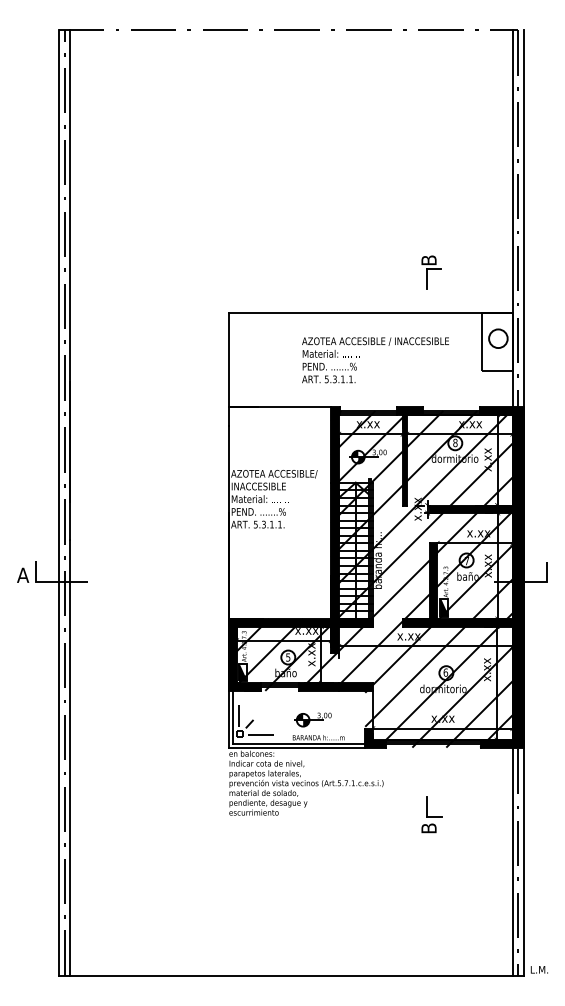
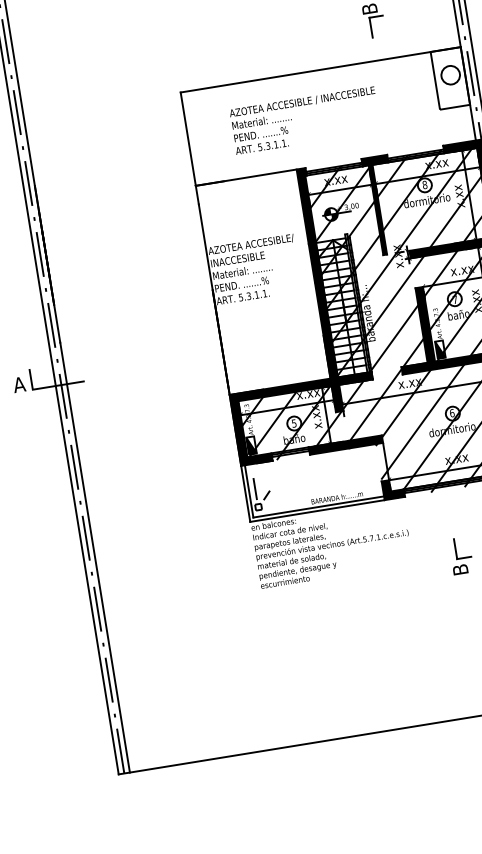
text: (375, 360) -> (305, 120), moved
part: (312, 719) -> (328, 480), removed
line: (260, 734) -> (279, 503), removed

